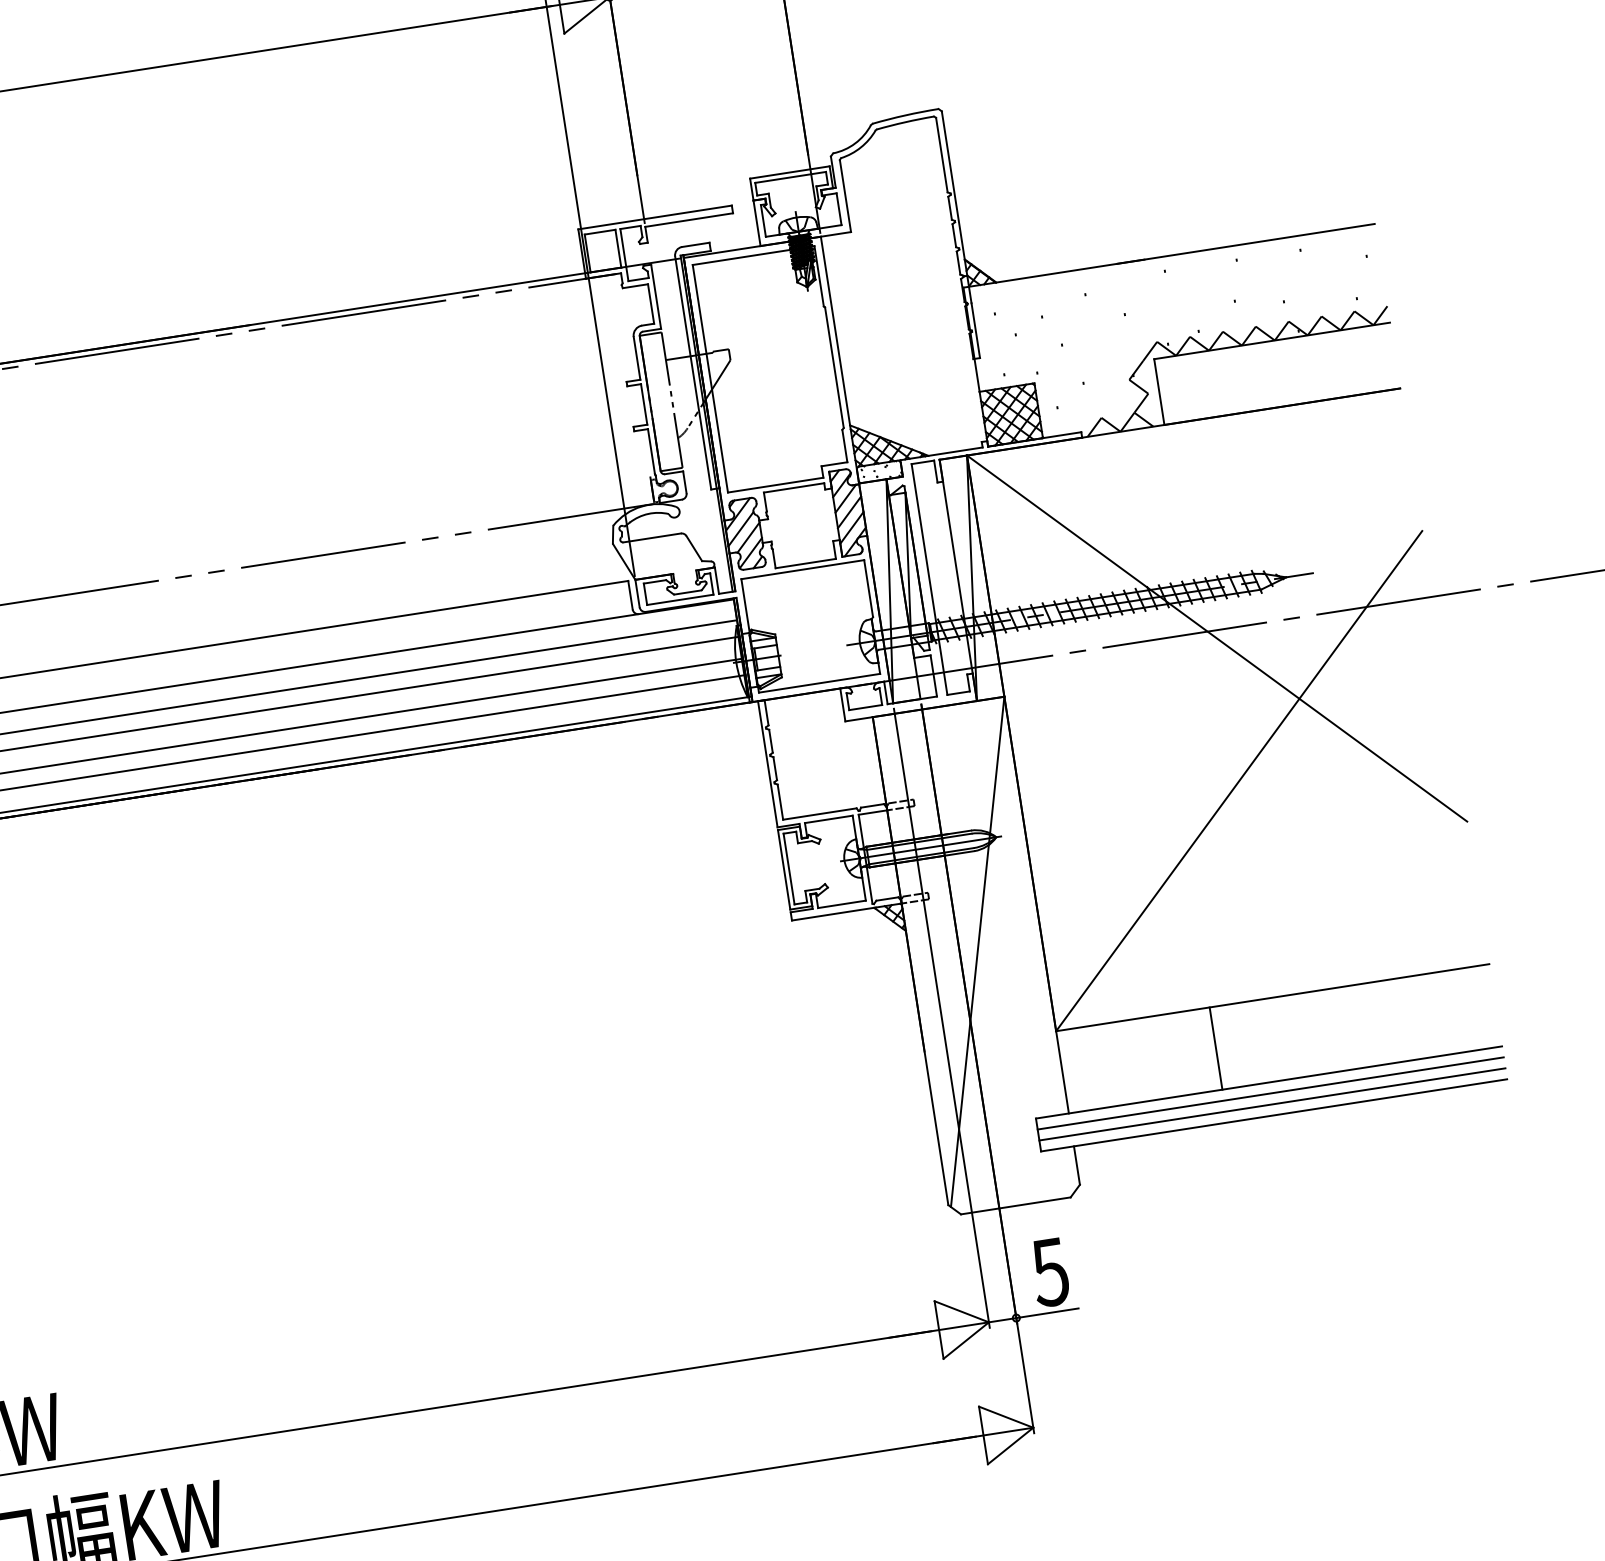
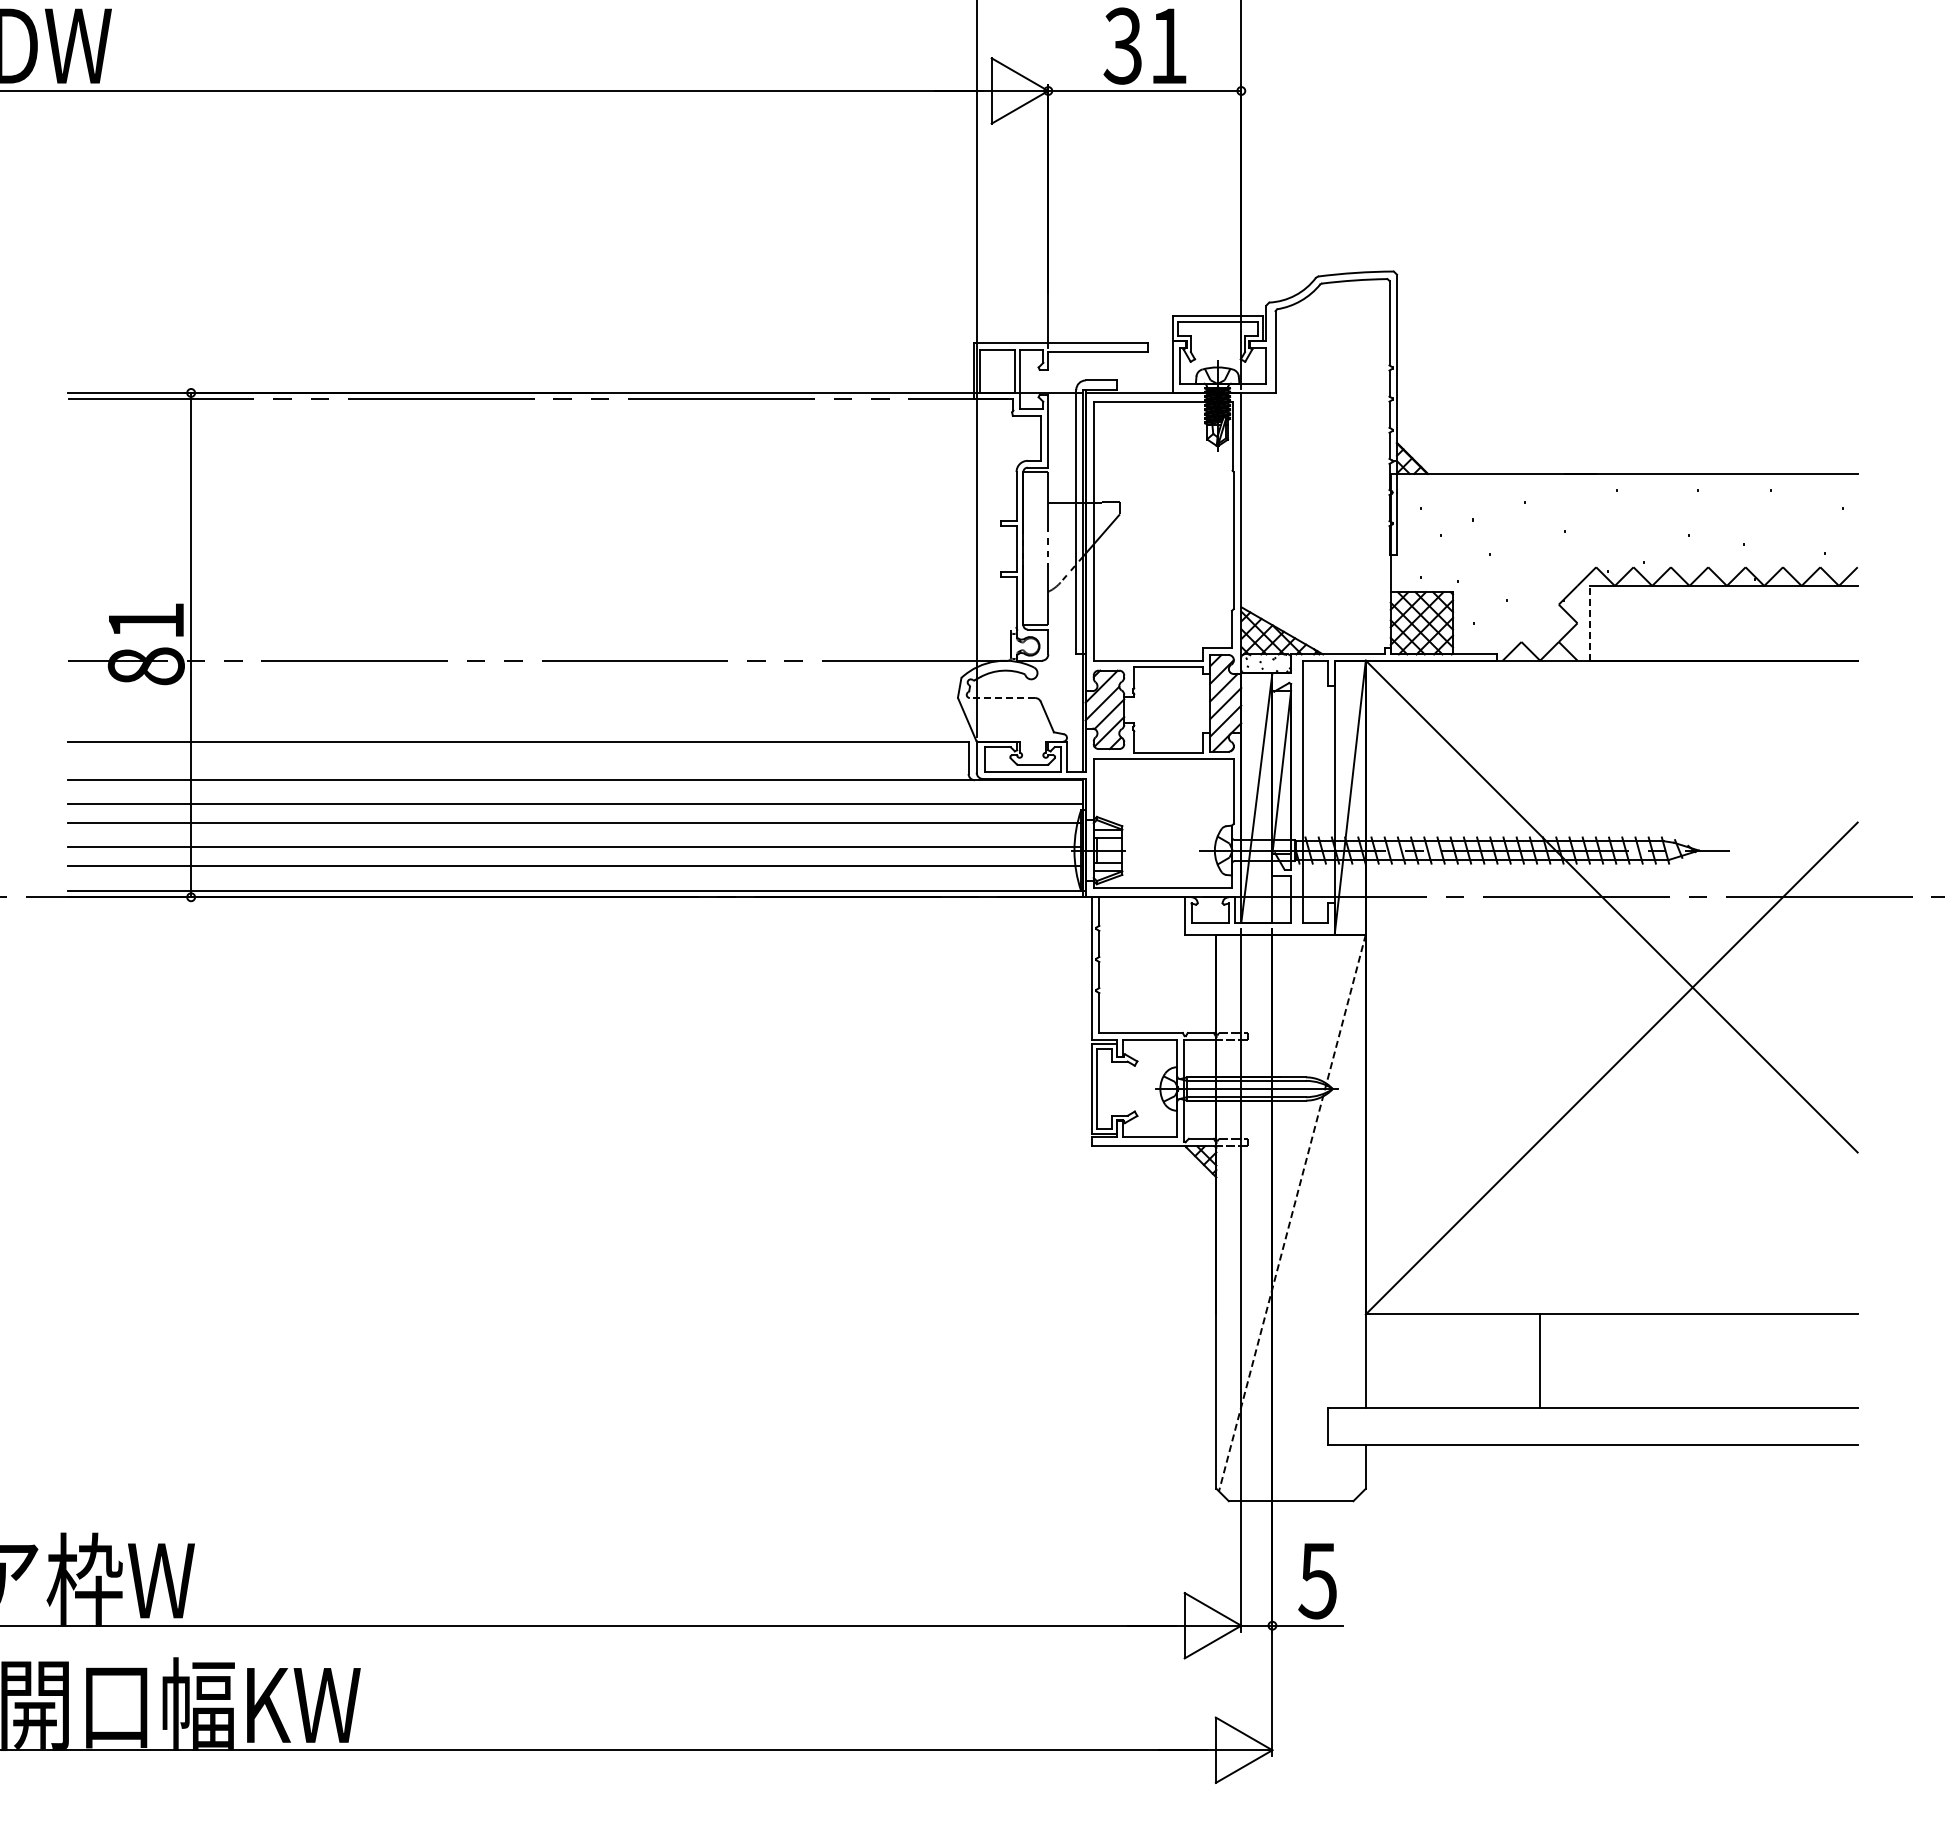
line: (1158, 391) -> (1589, 622), solid -> dashed
line: (652, 538) -> (1002, 698), solid -> dashed
line: (977, 951) -> (1292, 1212), solid -> dashed
line: (1270, 1093) -> (1592, 1420), removed
line: (1271, 1104) -> (1592, 1432), removed

